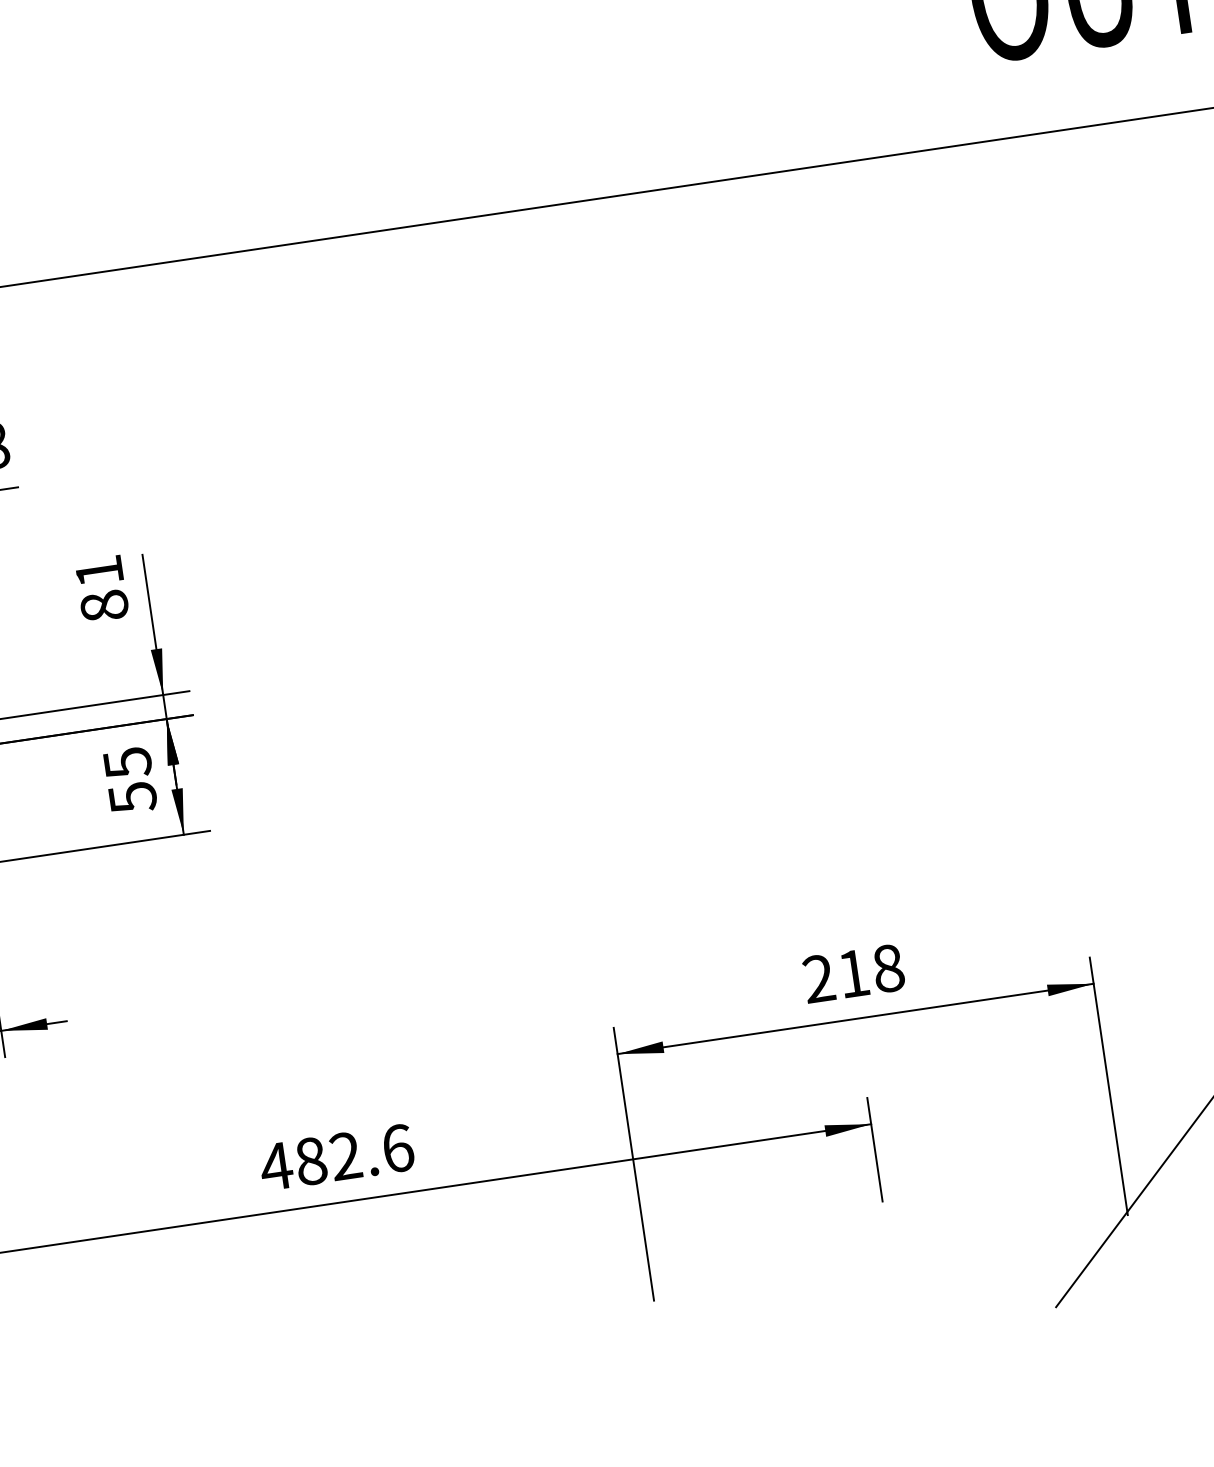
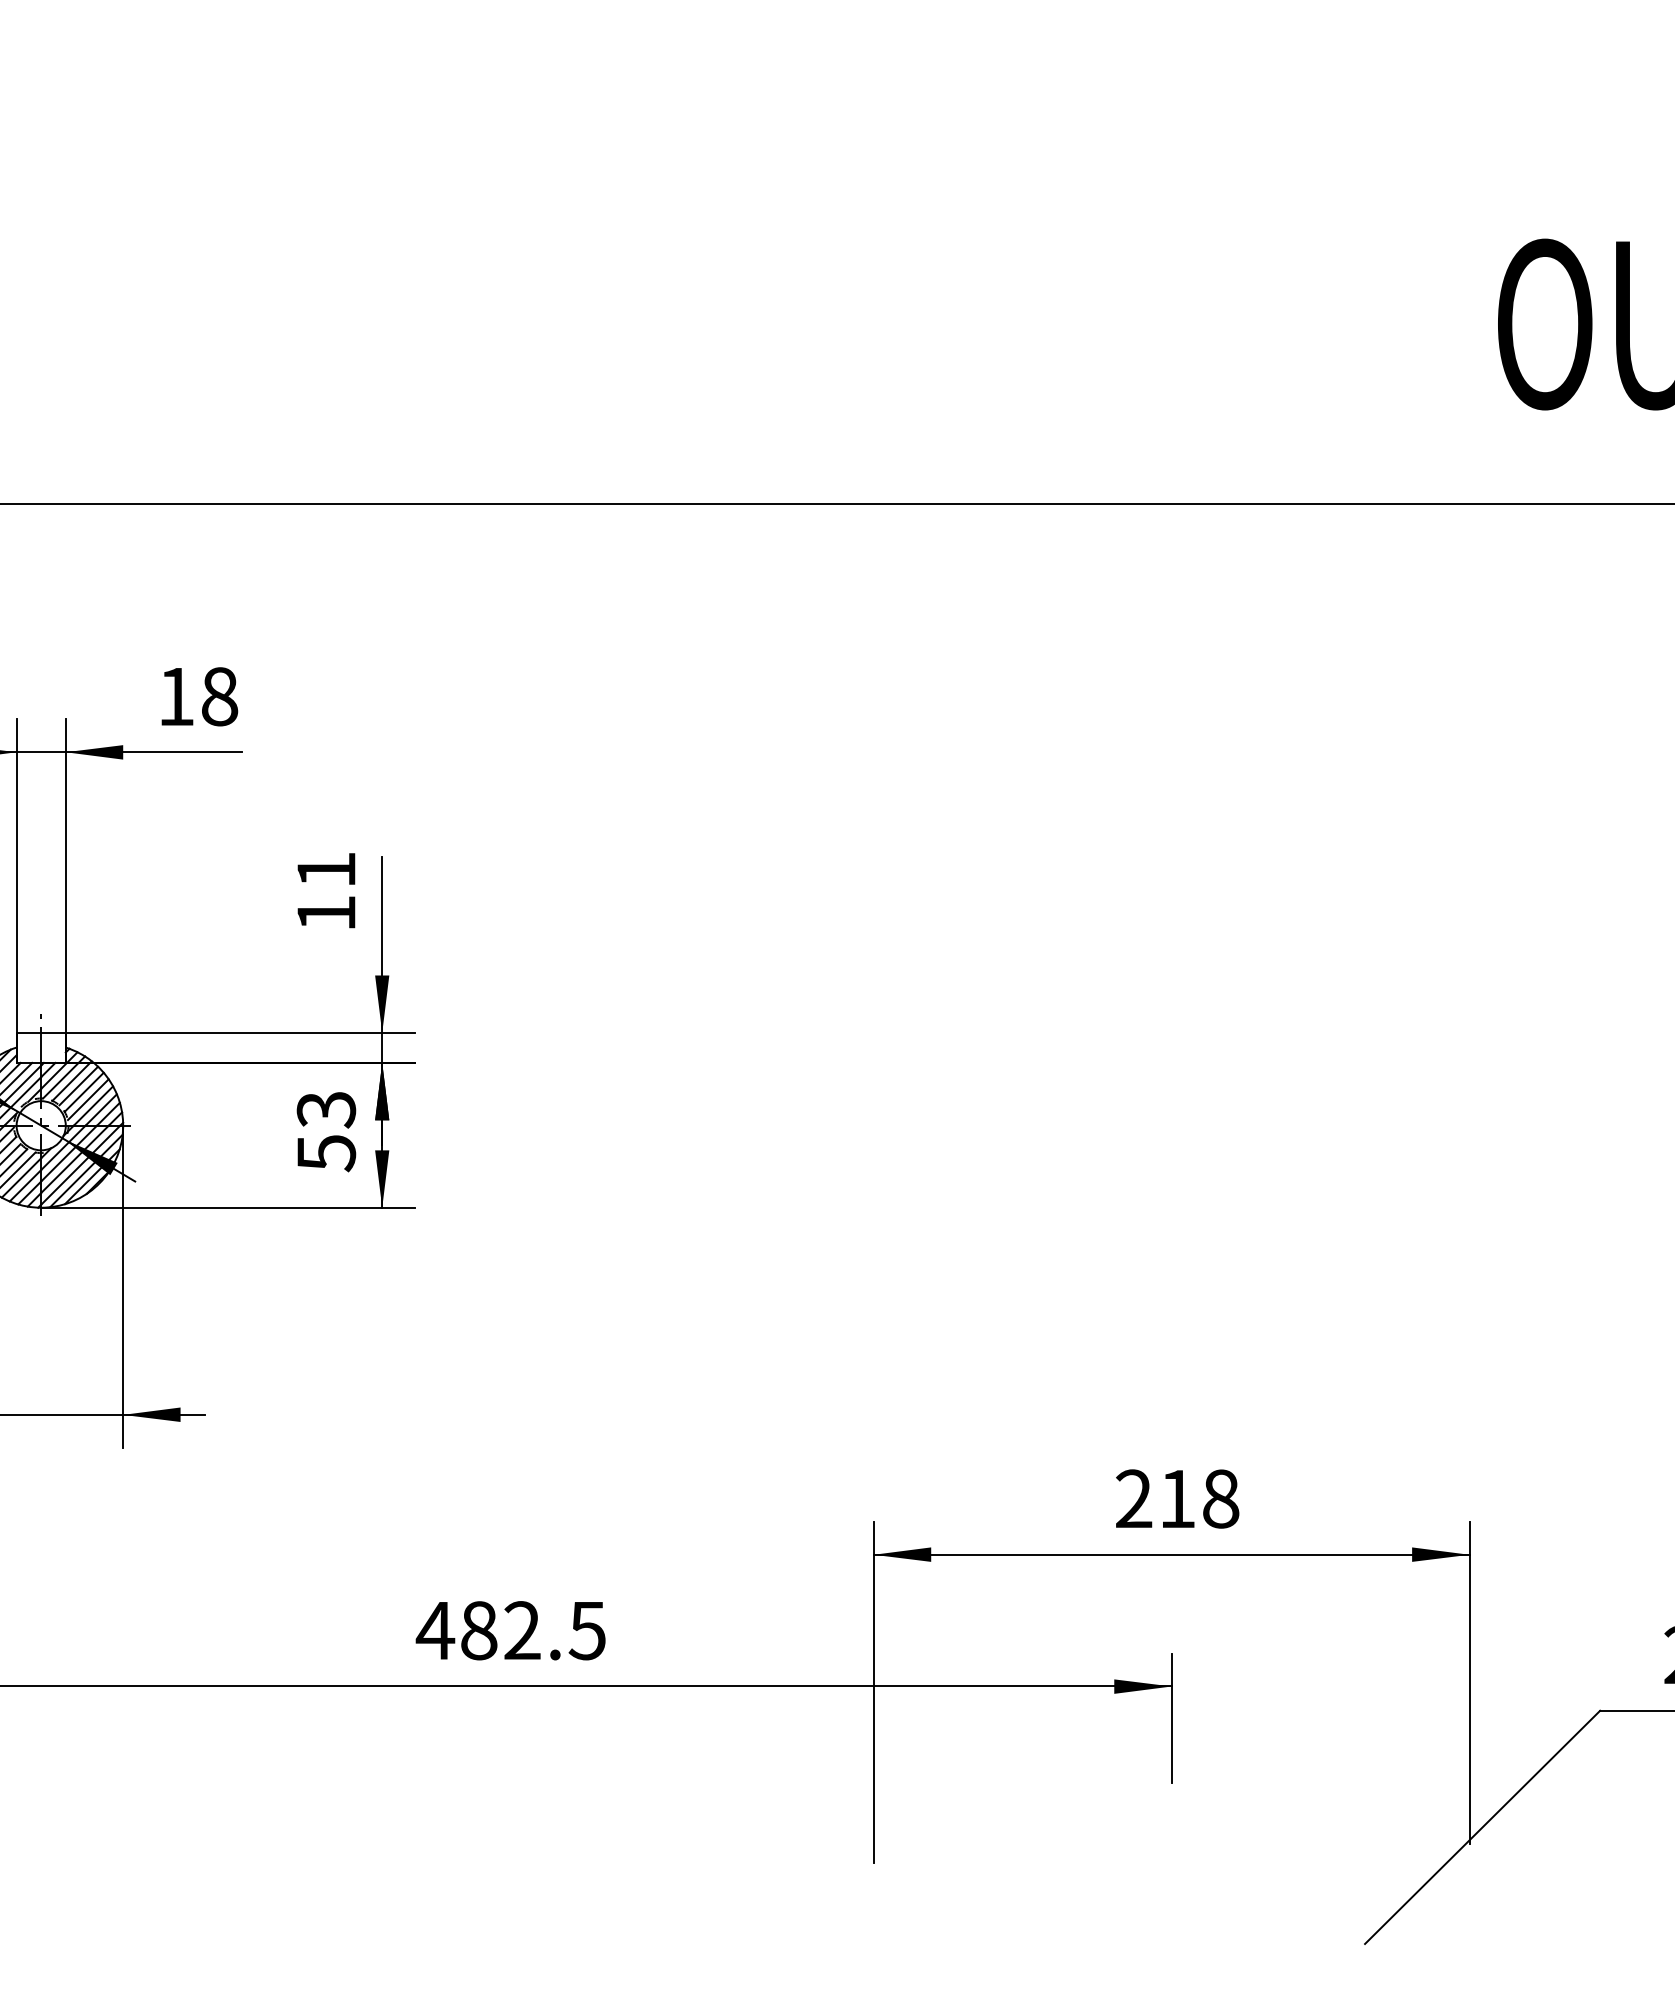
text: (104, 606) -> (326, 913), 81 -> 11
text: (127, 763) -> (325, 1110), 55 -> 53
text: (397, 1148) -> (587, 1630), 482.6 -> 482.5

